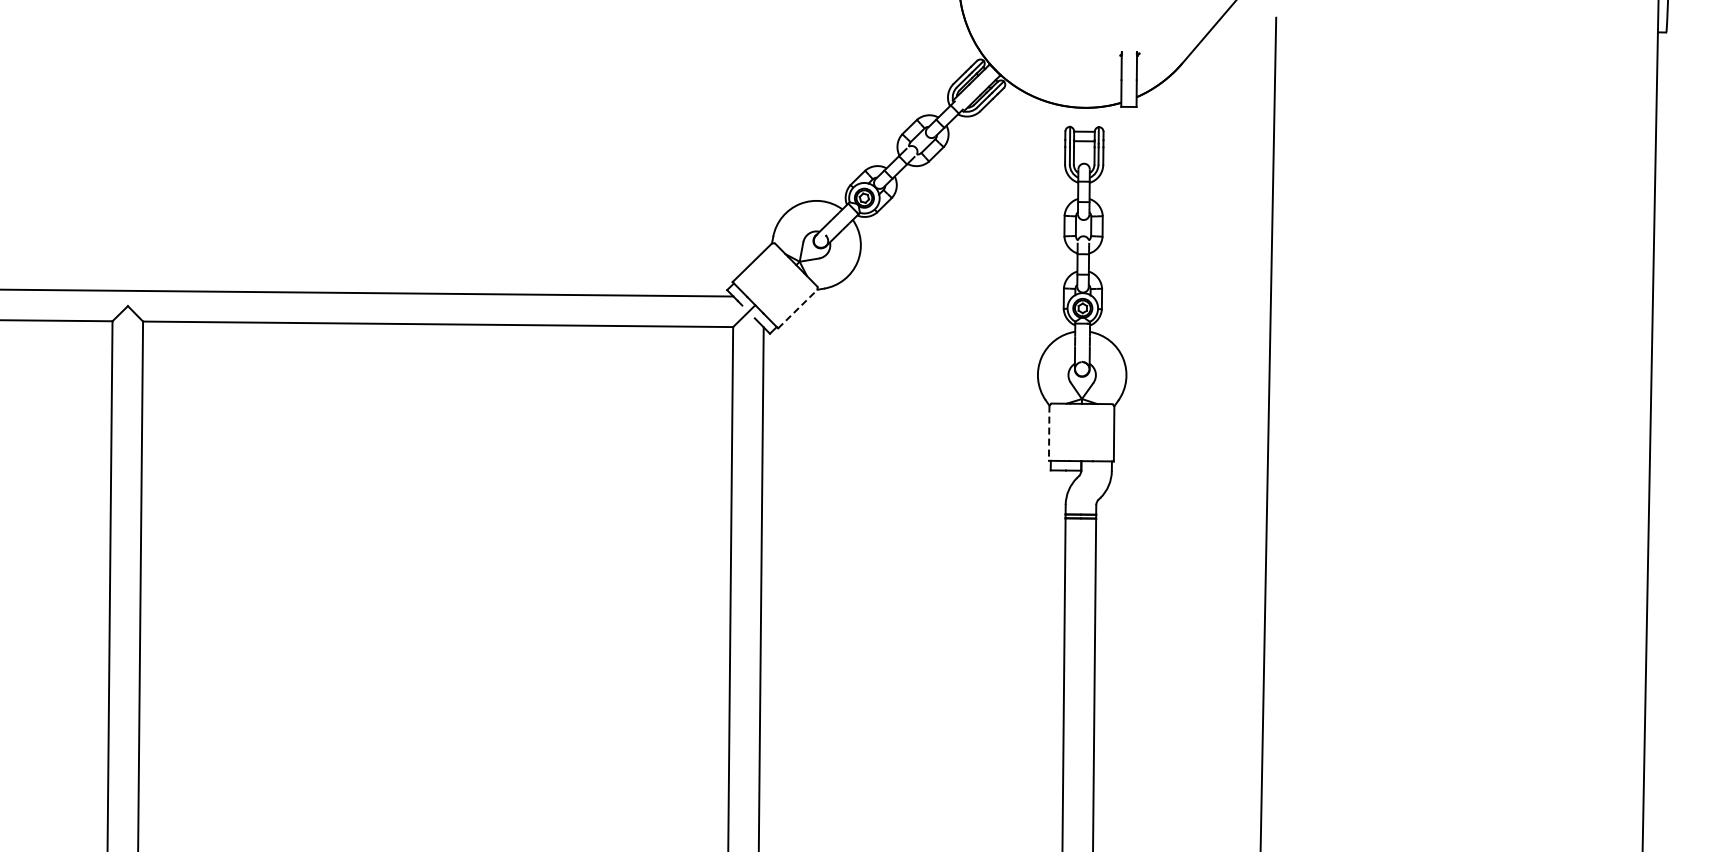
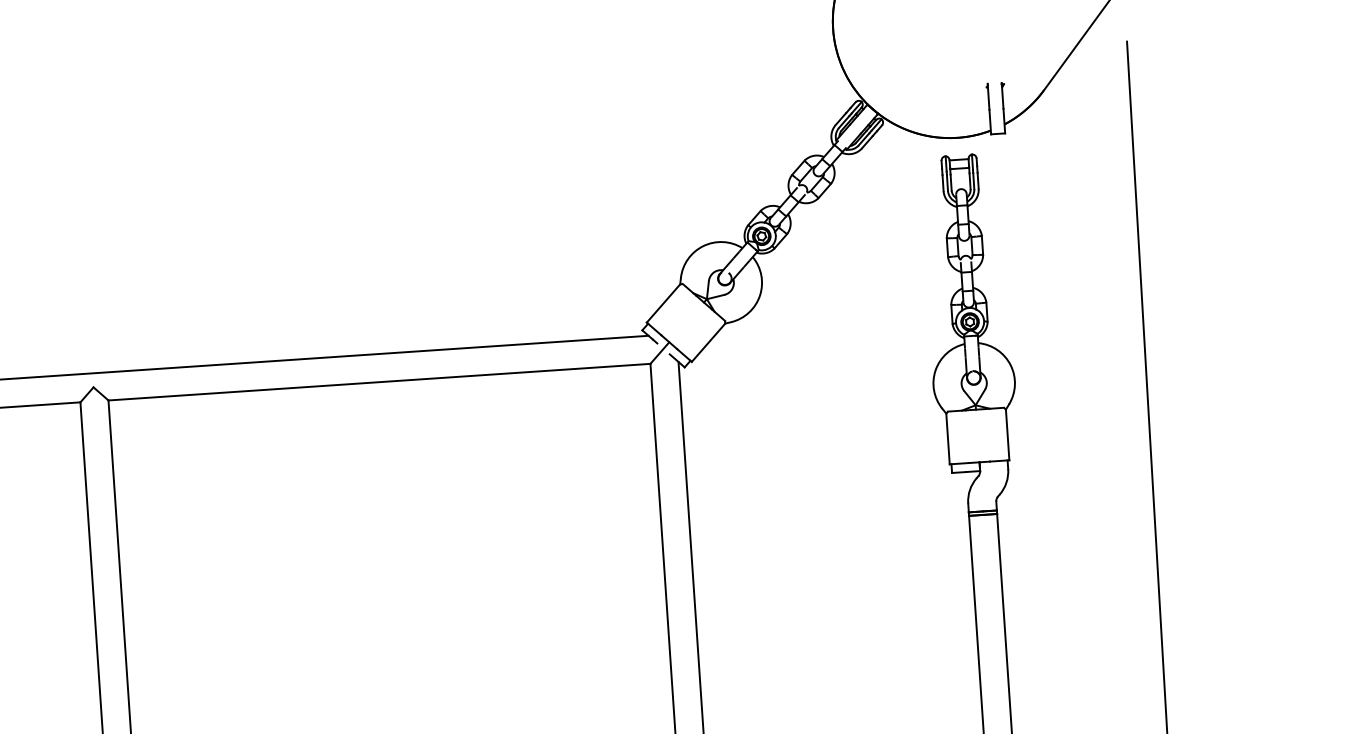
line: (797, 309) -> (708, 343), dashed -> solid
line: (1049, 433) -> (948, 439), dashed -> solid

